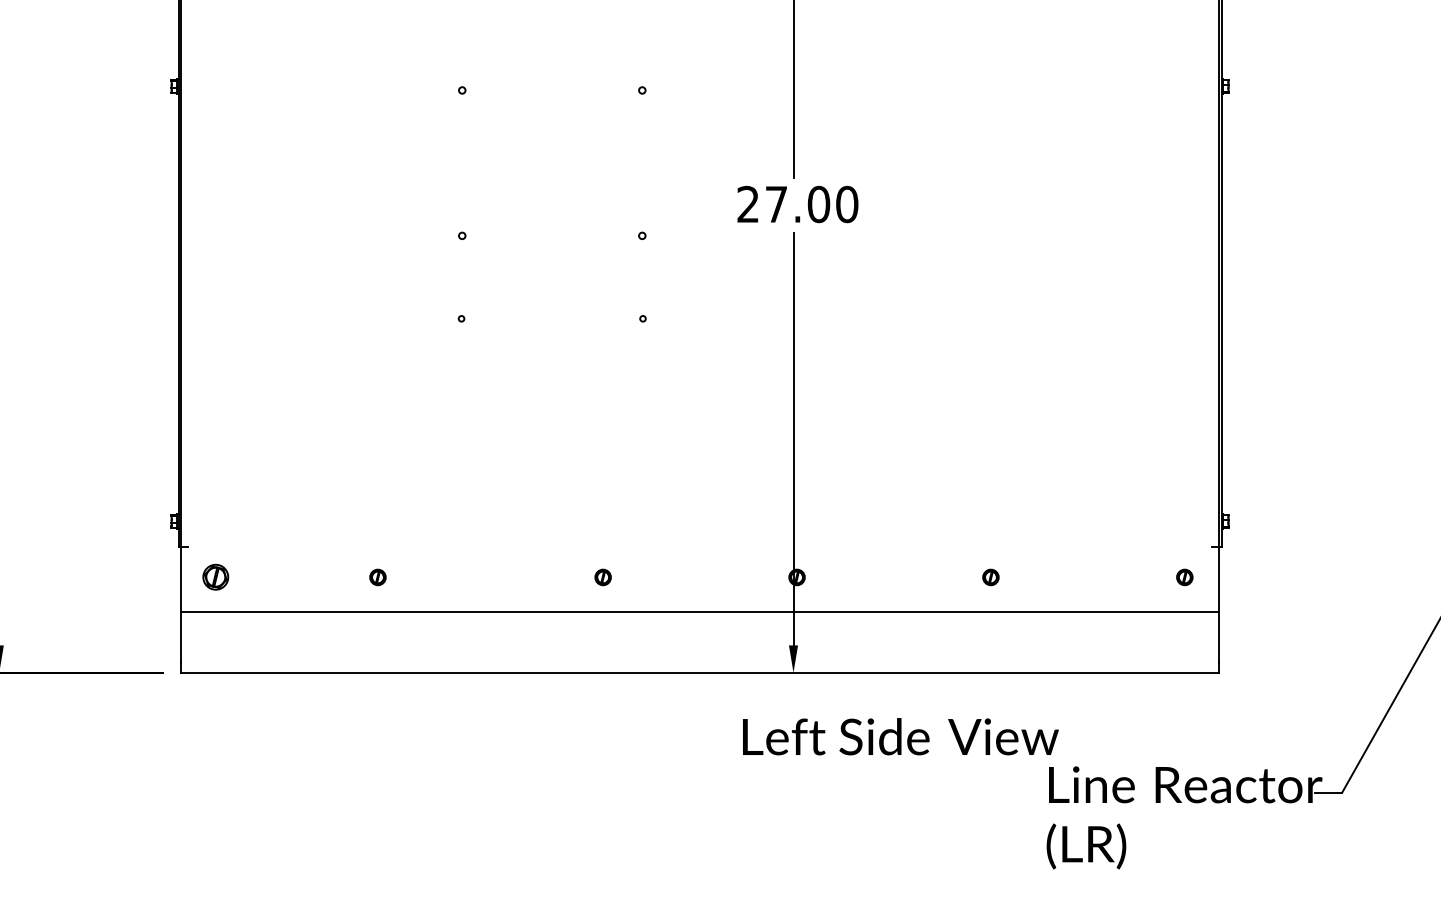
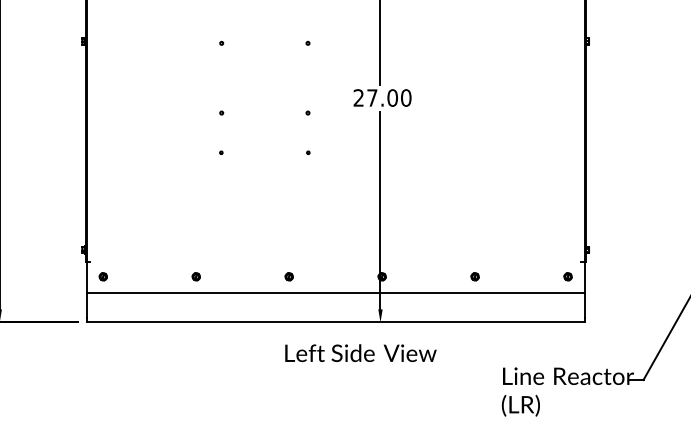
part: (213, 576) -> (102, 276), size x0.62
part: (376, 576) -> (195, 276), moved
text: (899, 735) -> (360, 352), moved

